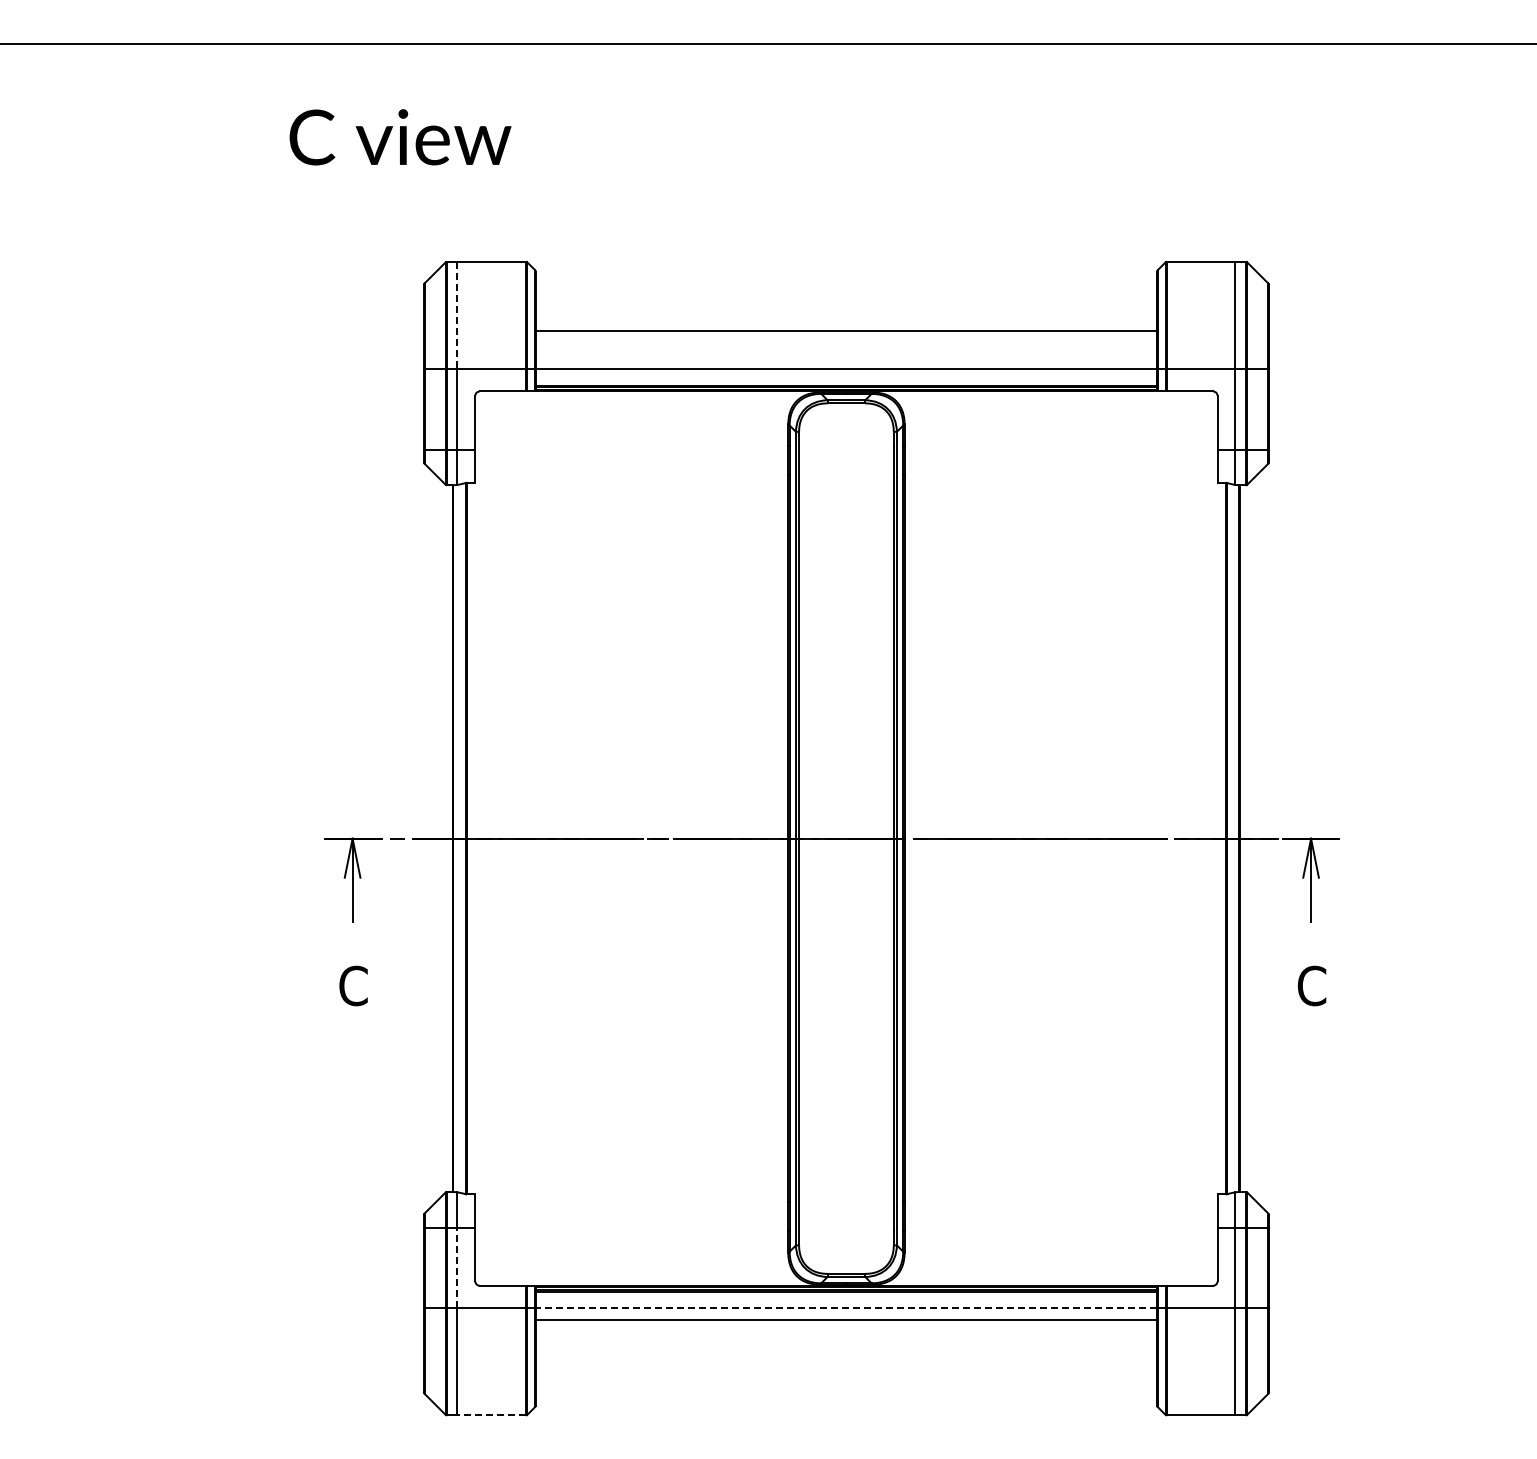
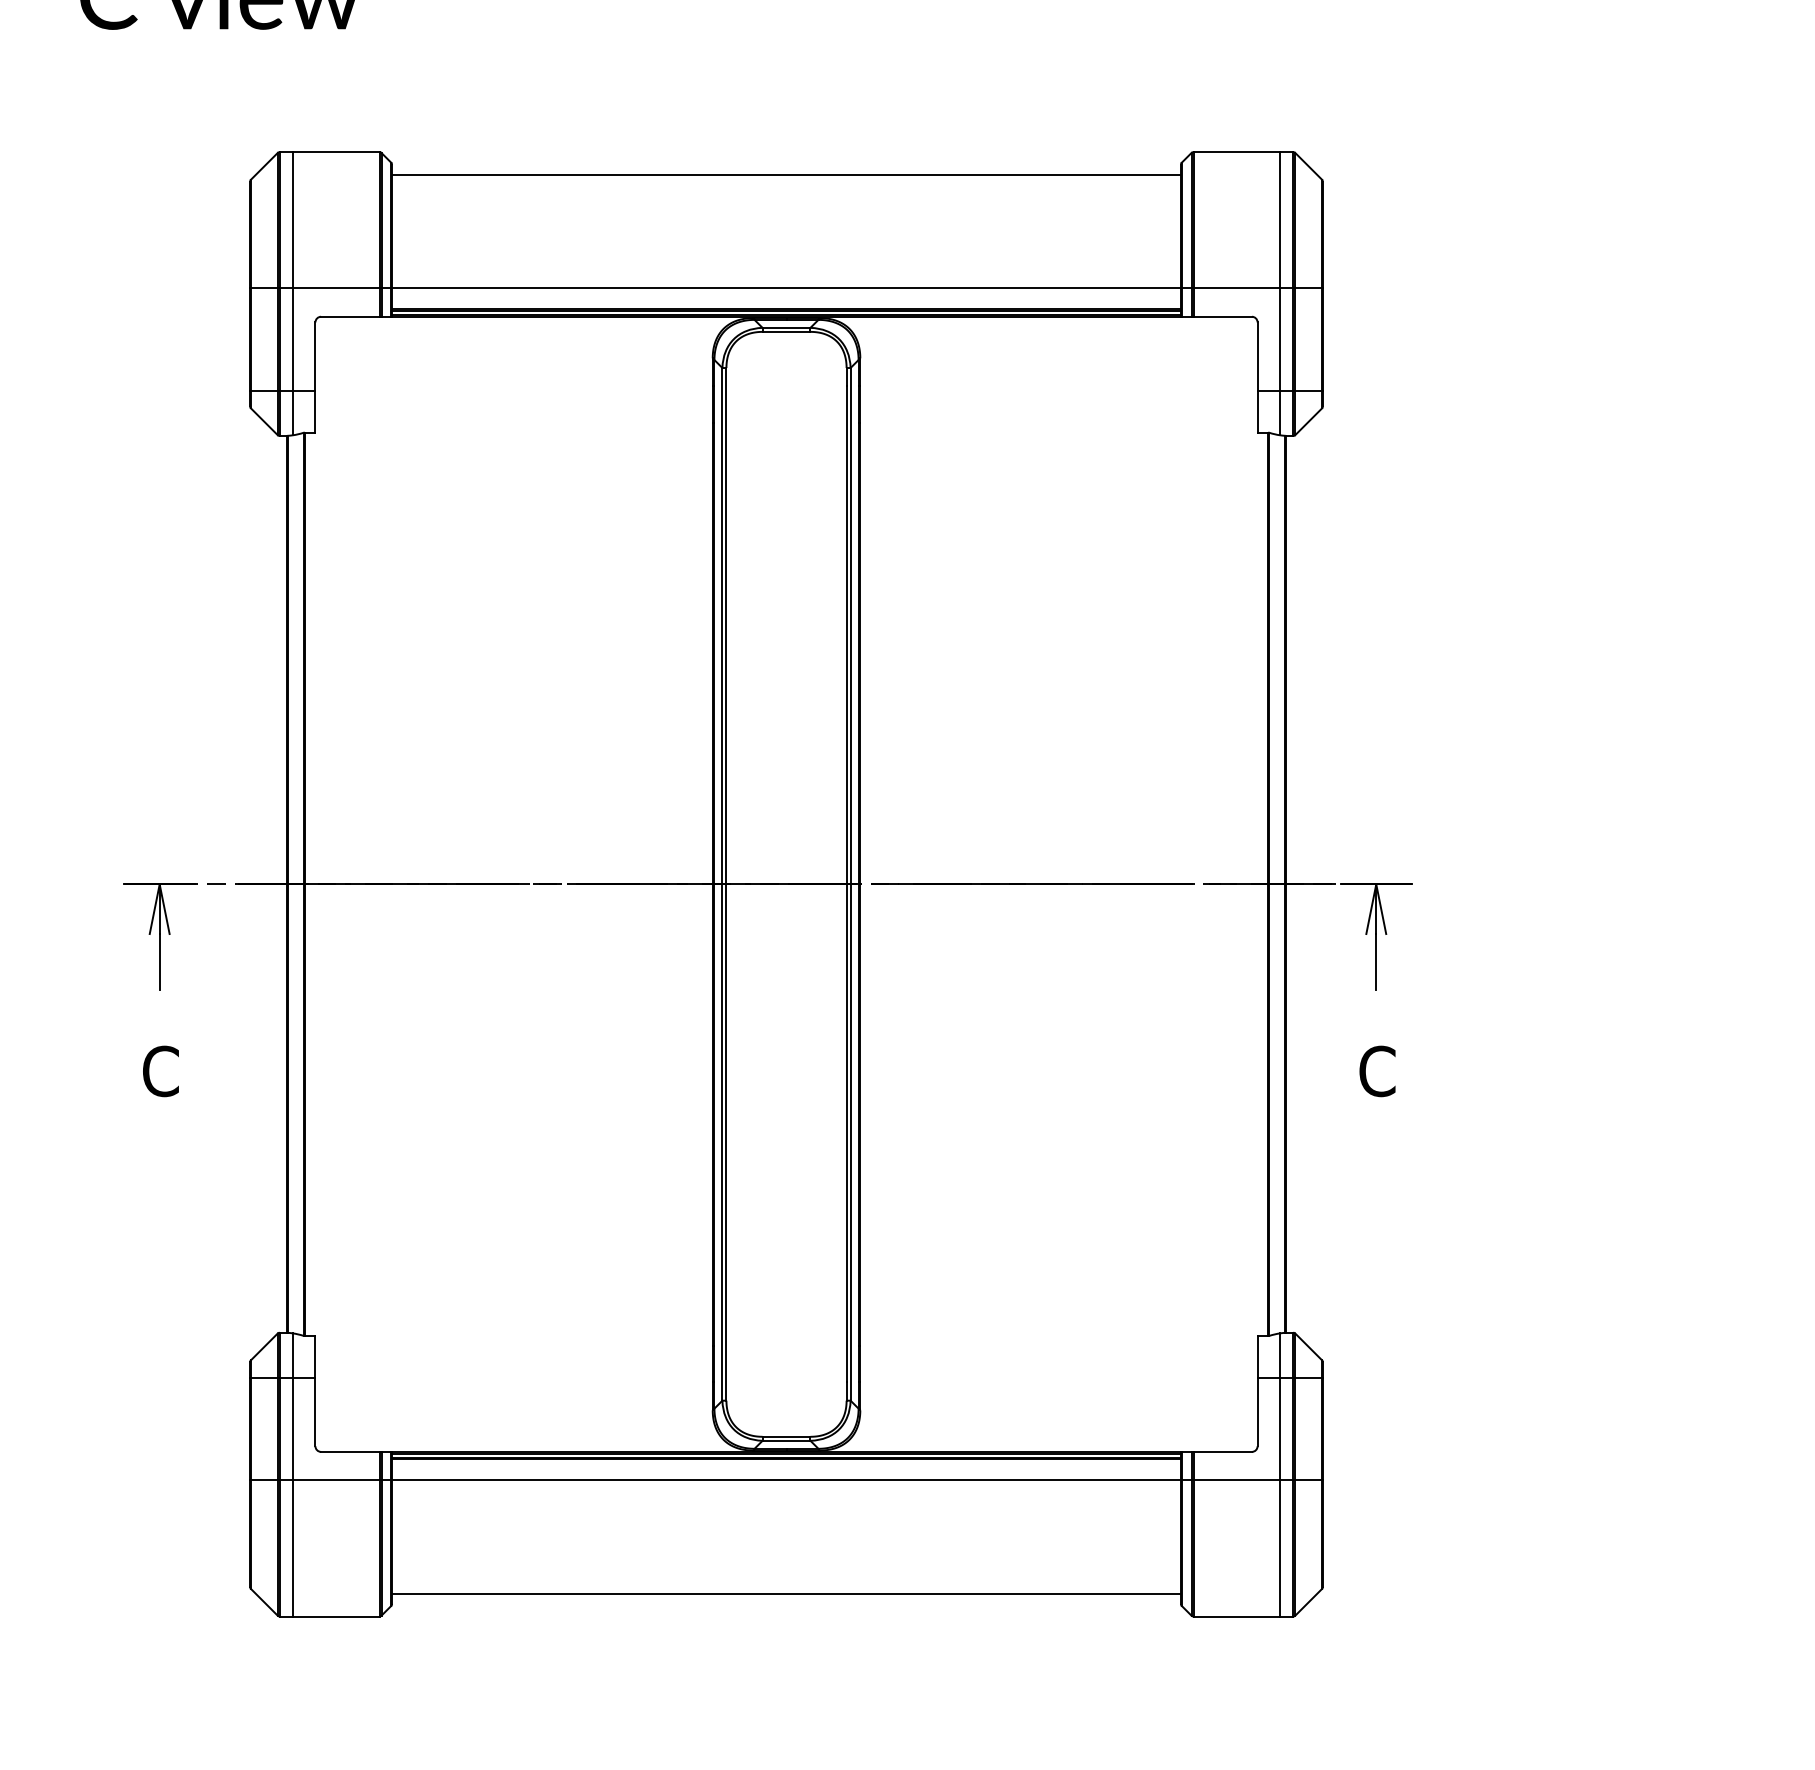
line: (457, 315) -> (292, 220), dashed -> solid
line: (846, 330) -> (786, 174), moved
line: (457, 1267) -> (292, 1428), dashed -> solid
line: (846, 1308) -> (786, 1480), dashed -> solid
line: (846, 1319) -> (786, 1593), moved
line: (491, 1415) -> (335, 1616), dashed -> solid

